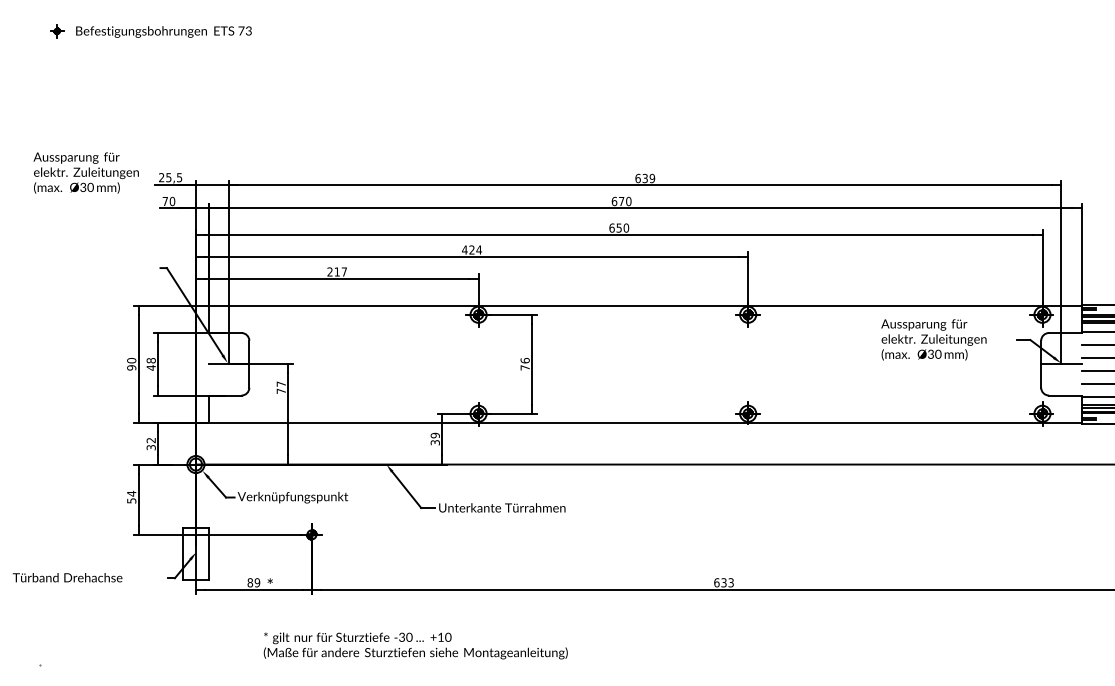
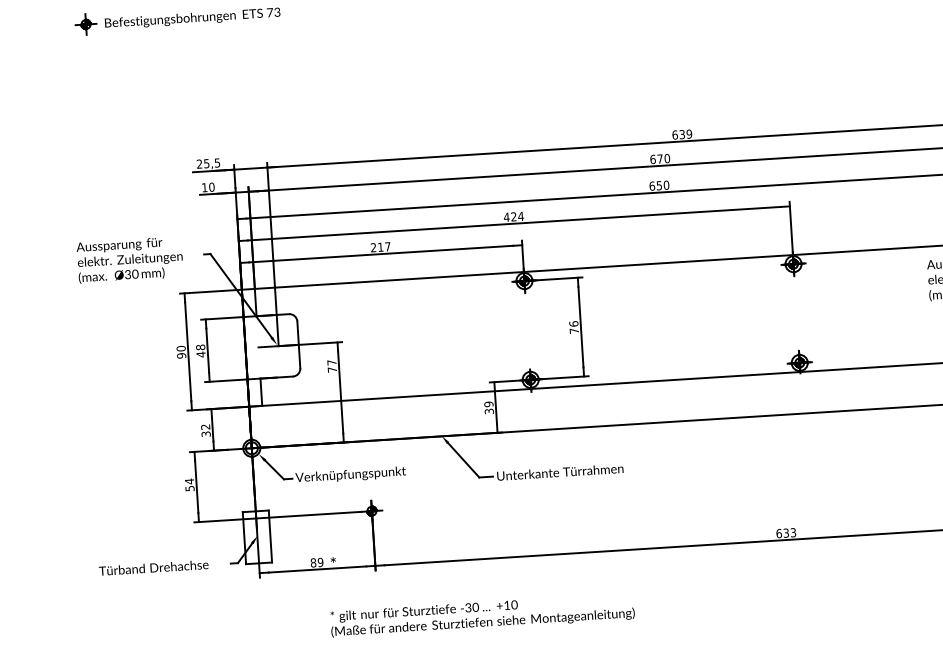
part: (57, 31) -> (86, 24), size x1.67
text: (85, 172) -> (129, 259), moved
text: (164, 201) -> (203, 187), 70 -> 10
text: (67, 577) -> (153, 567), moved

